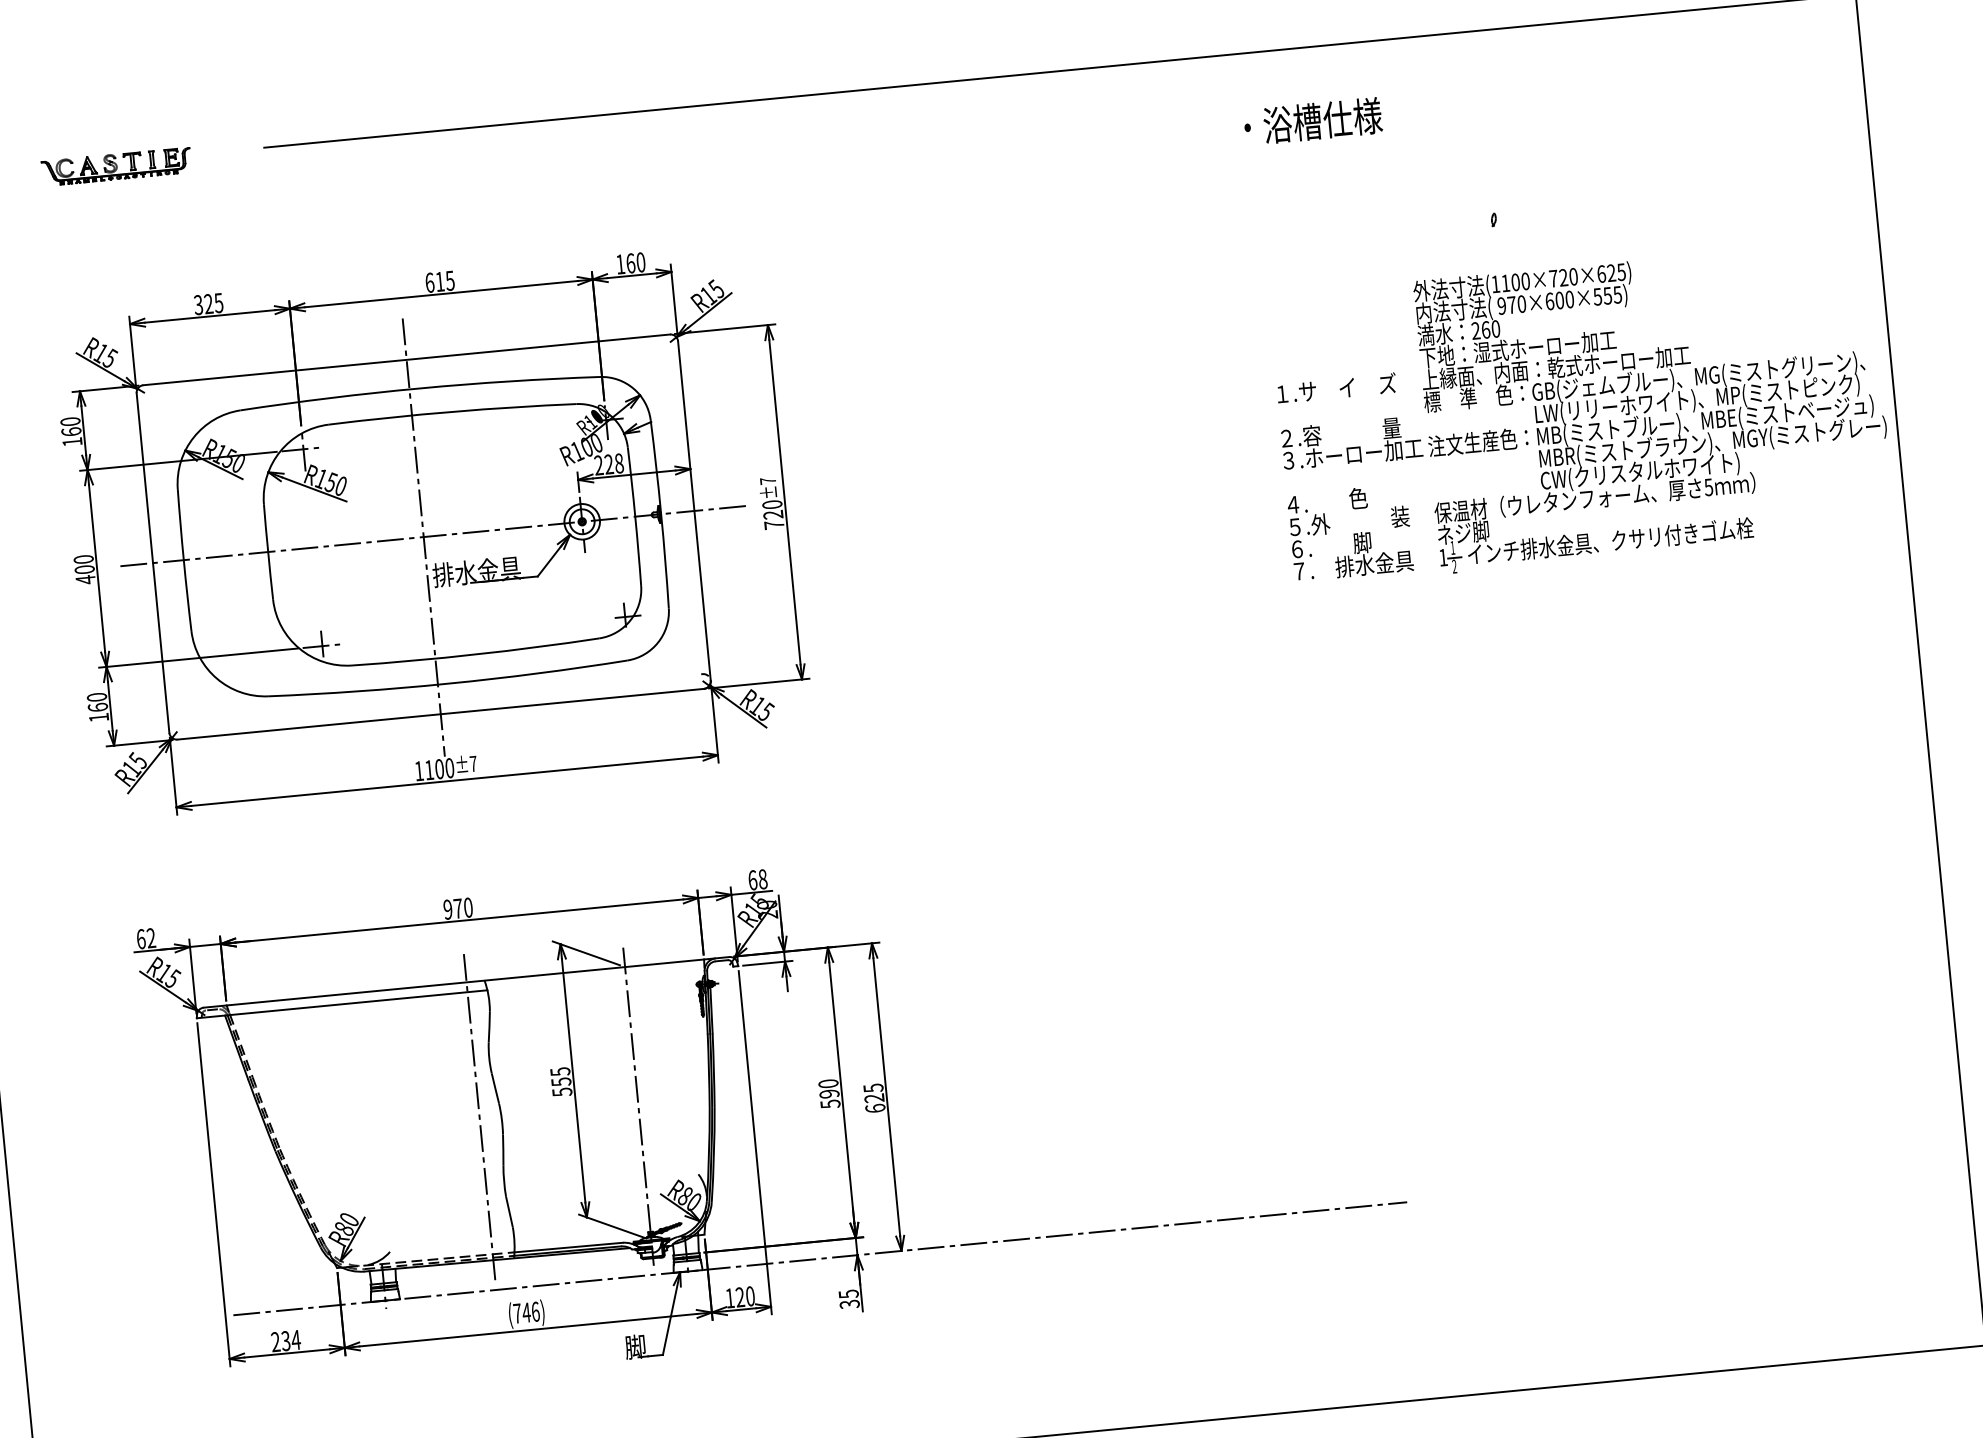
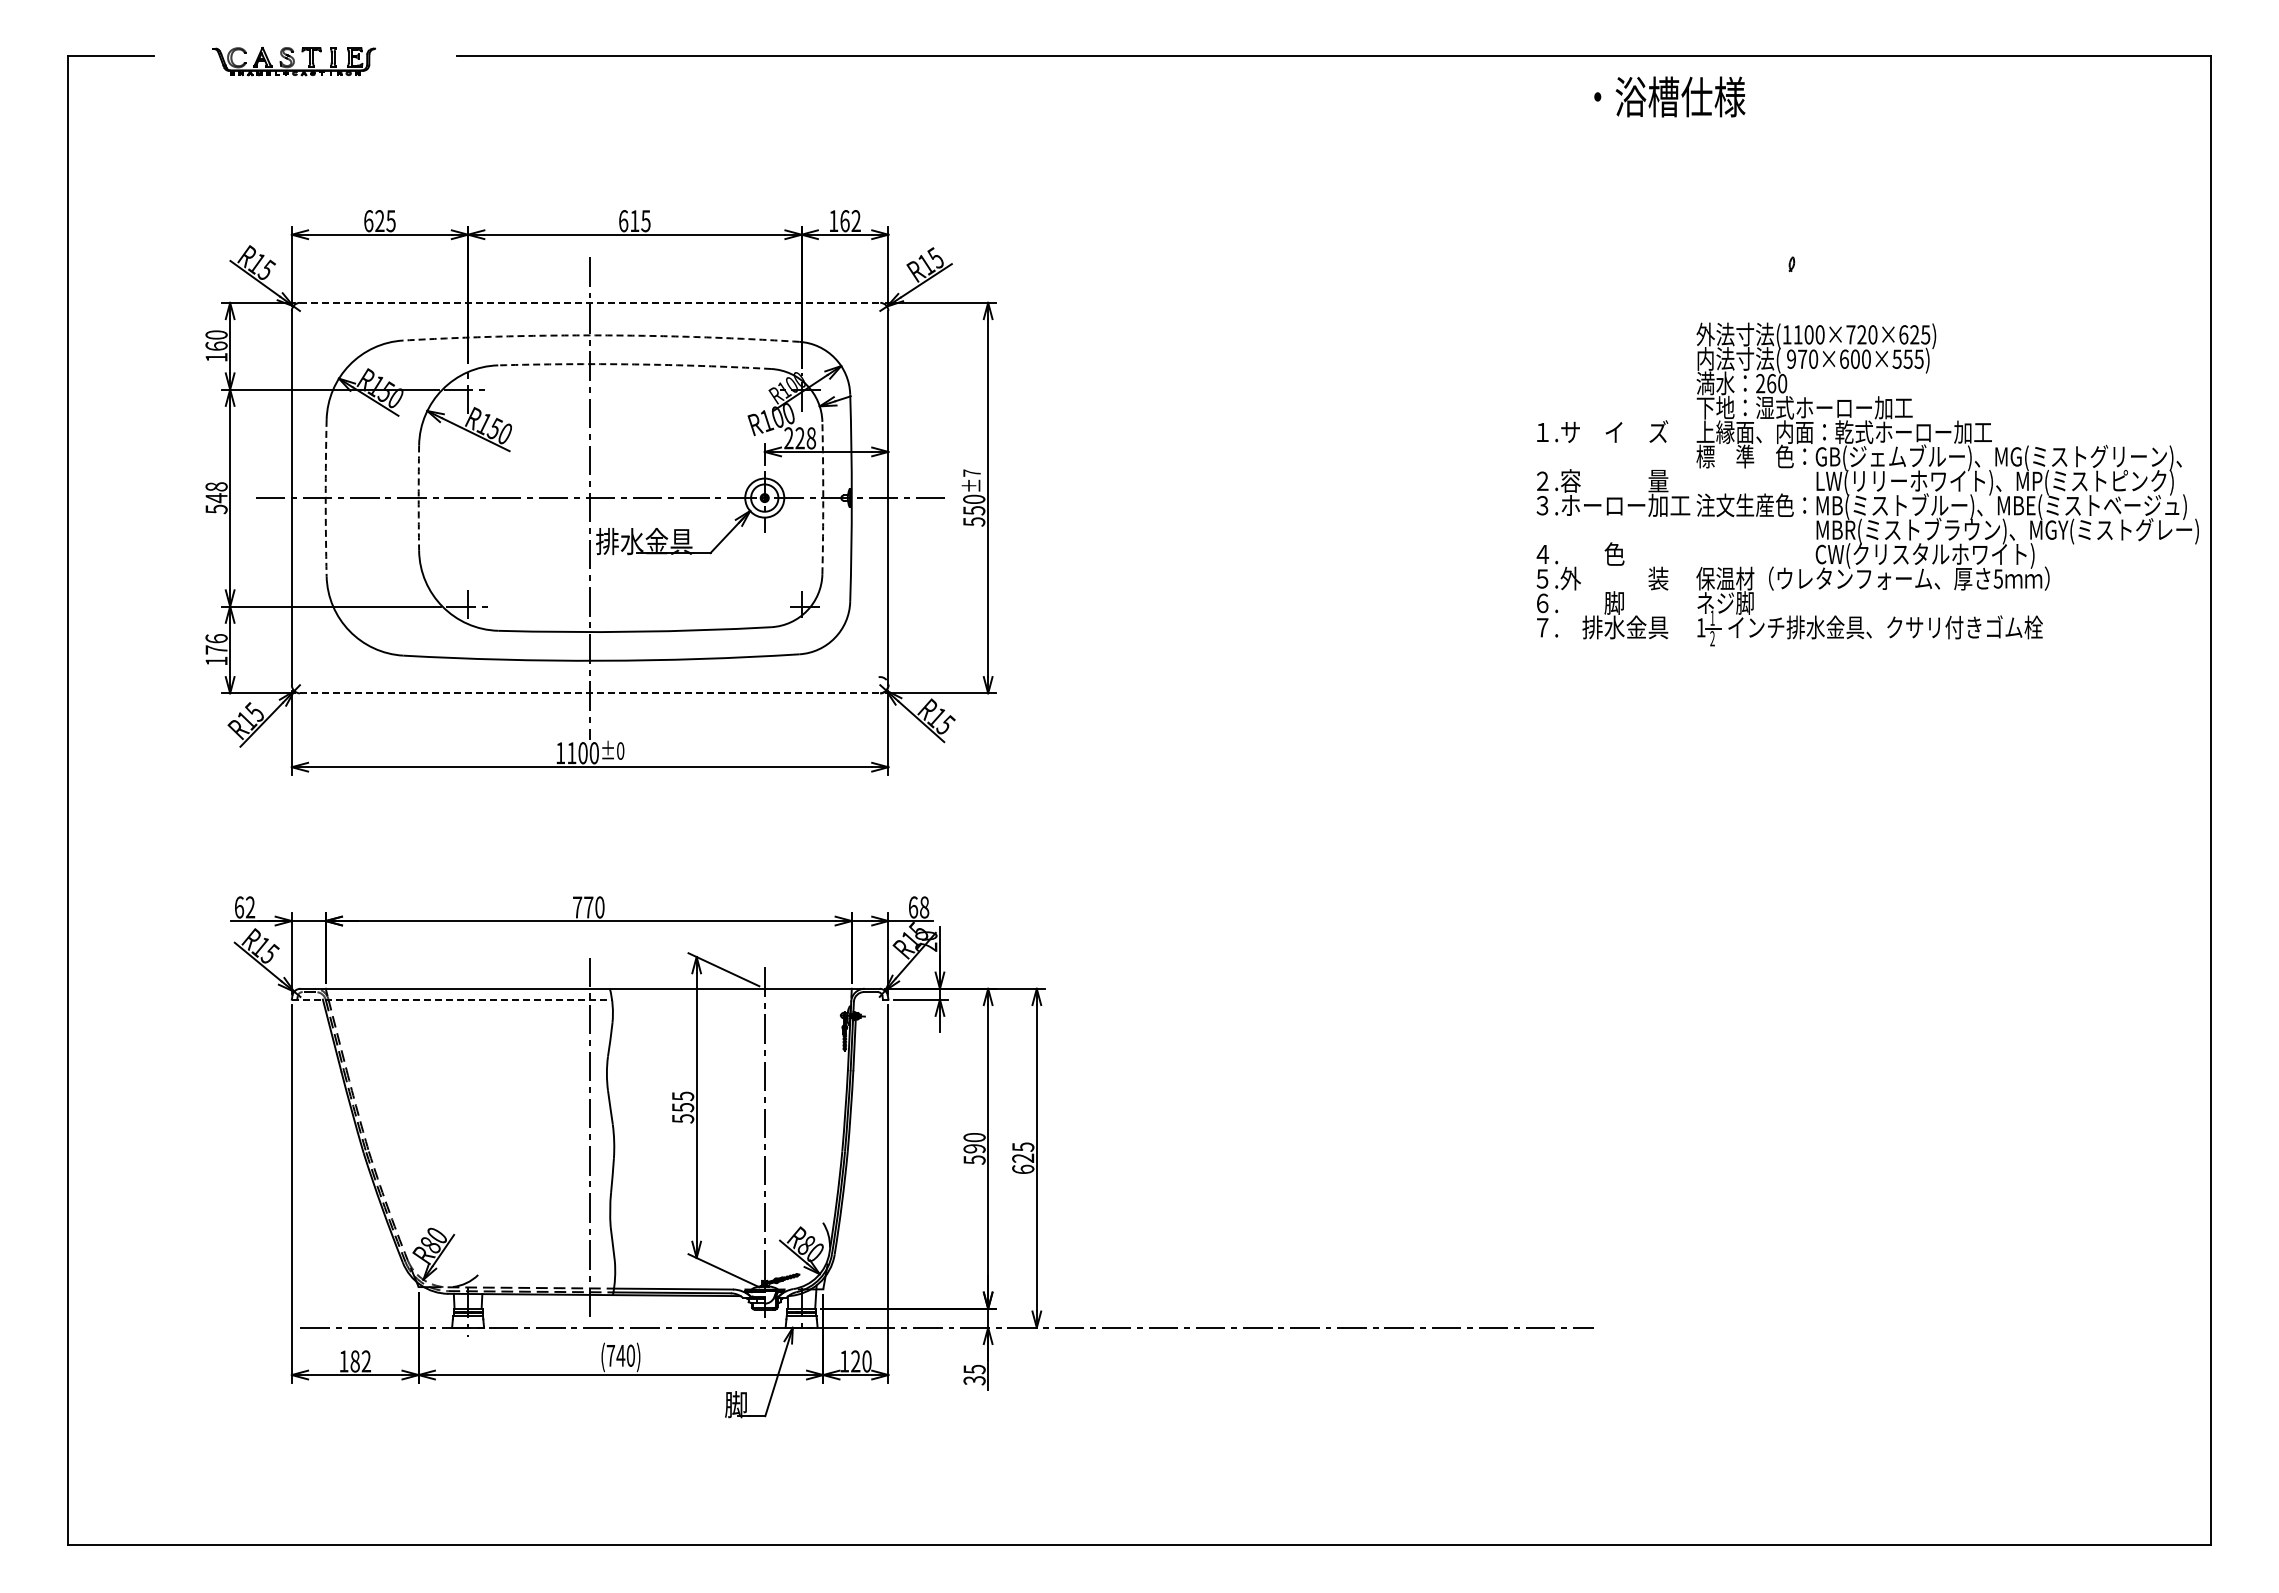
text: (1312, 121) -> (1669, 96), moved
text: (640, 262) -> (855, 221), 160 -> 162
text: (198, 305) -> (368, 221), 325 -> 625
line: (406, 359) -> (590, 302), solid -> dashed
arc: (419, 388) -> (601, 335), solid -> dashed
arc: (452, 411) -> (634, 364), solid -> dashed
arc: (635, 517) -> (823, 498), solid -> dashed
text: (774, 520) -> (974, 516), 720 -> 550
arc: (268, 552) -> (418, 498), solid -> dashed
arc: (183, 560) -> (325, 498), solid -> dashed
text: (84, 570) -> (216, 498), 400 -> 548
text: (97, 702) -> (216, 644), 160 -> 176
line: (441, 714) -> (590, 693), solid -> dashed
text: (473, 763) -> (620, 750), ±7 -> ±0
text: (448, 909) -> (577, 907), 970 -> 770
line: (342, 1004) -> (452, 999), solid -> dashed
text: (535, 1311) -> (630, 1355), (746) -> (740)
text: (286, 1341) -> (355, 1361), 234 -> 182

